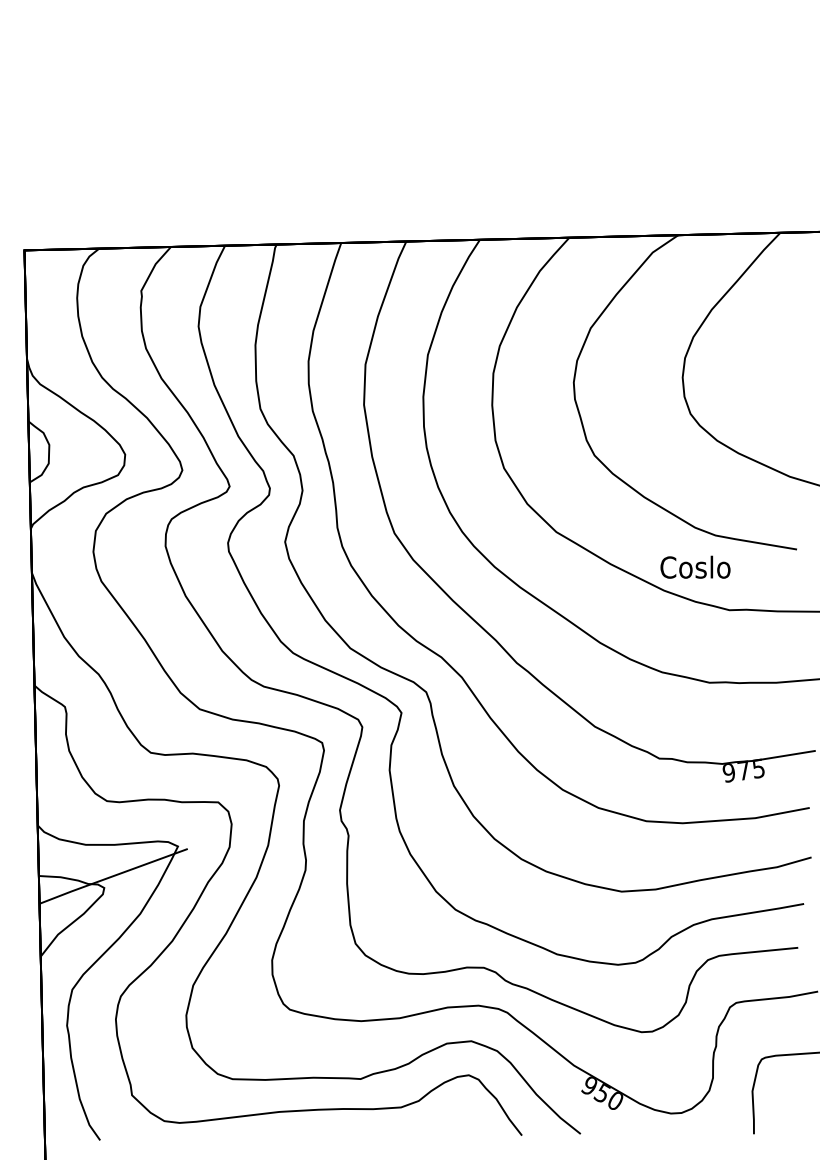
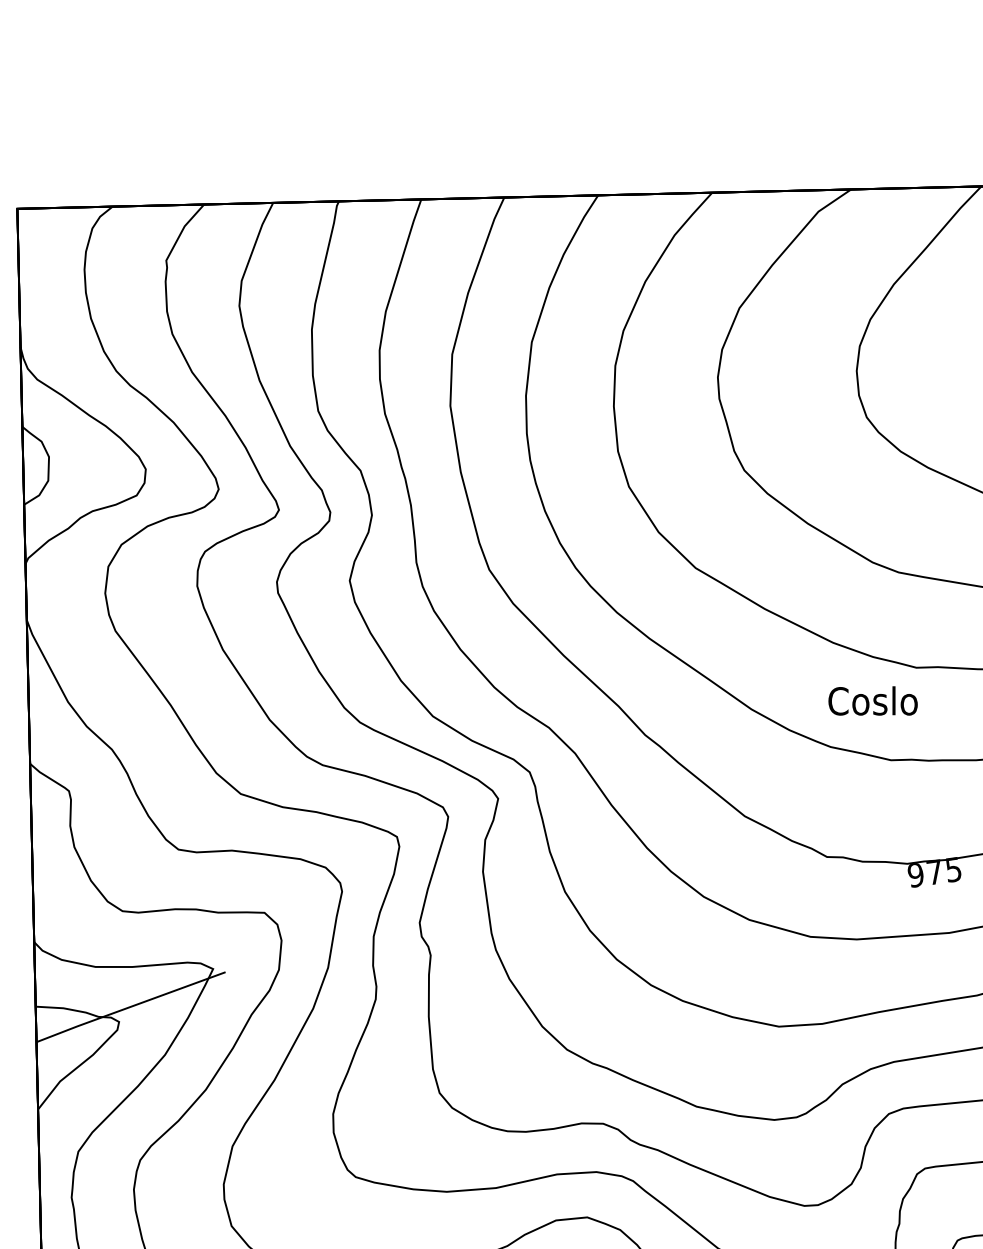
text: (695, 566) -> (873, 699), moved

